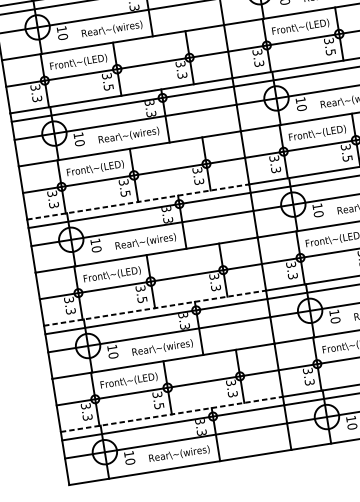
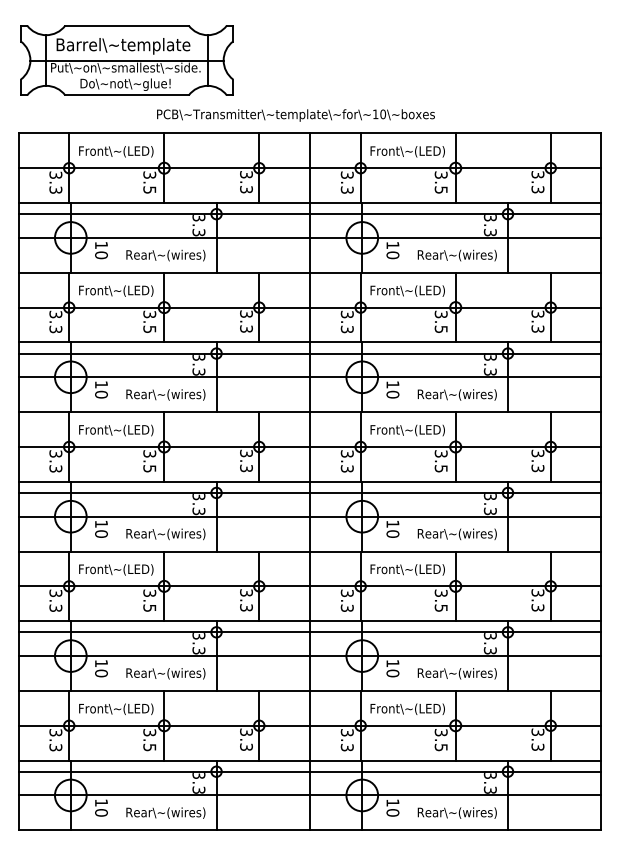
line: (138, 201) -> (164, 481), dashed -> solid
line: (155, 308) -> (164, 621), dashed -> solid
line: (172, 414) -> (164, 760), dashed -> solid

